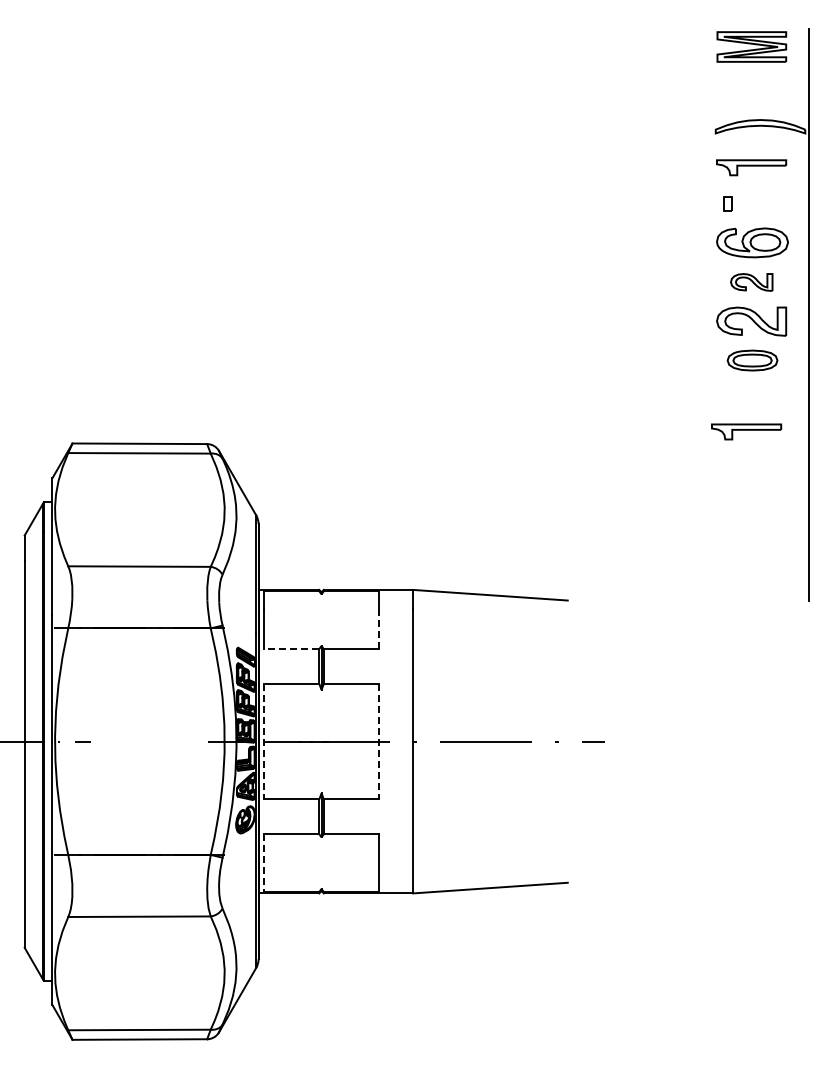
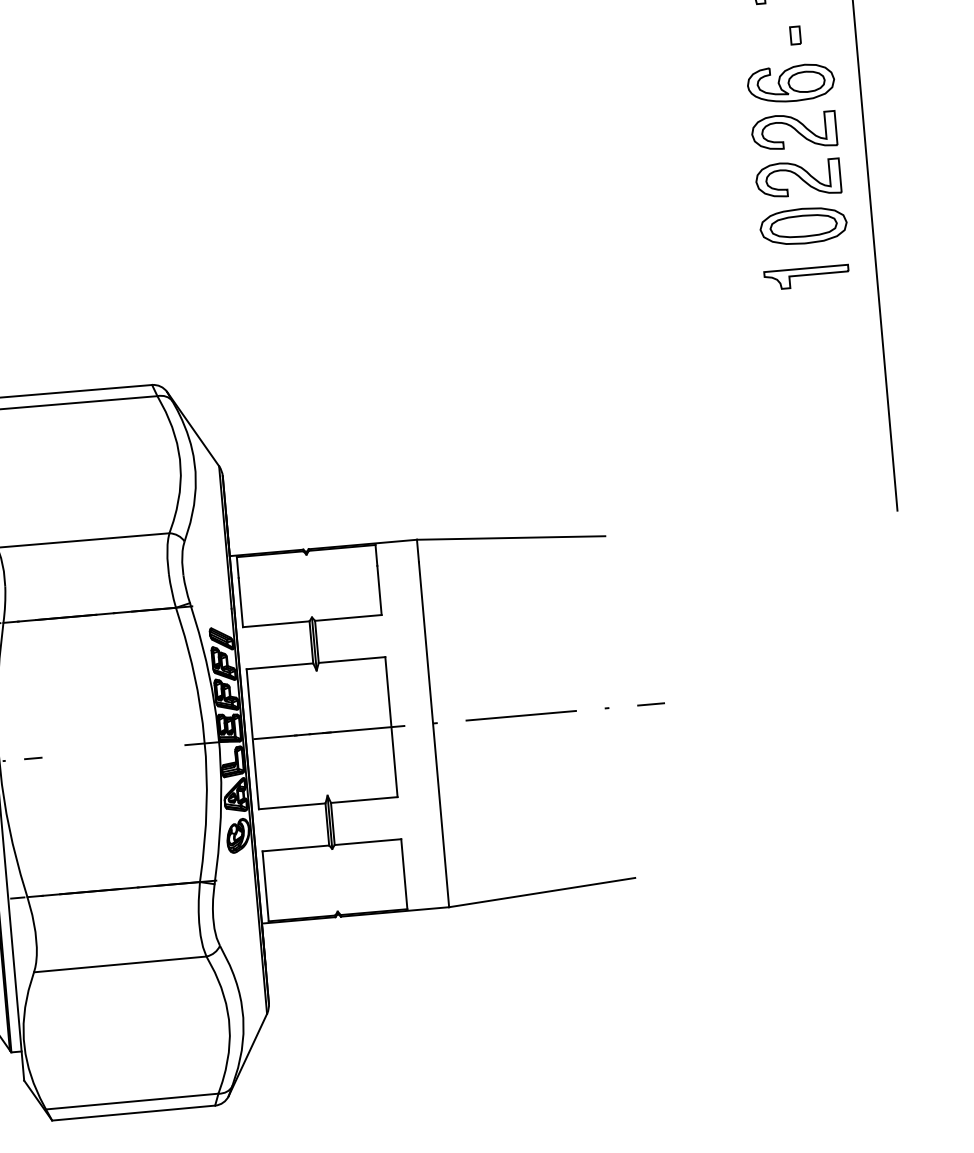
part: (727, 203) -> (795, 35), moved
part: (751, 282) -> (794, 131), size x1.67
part: (752, 360) -> (803, 226), size x1.43
part: (746, 431) -> (806, 276), moved
line: (378, 629) -> (379, 591), dashed -> solid
line: (291, 649) -> (275, 624), dashed -> solid
line: (264, 741) -> (253, 739), dashed -> solid
line: (378, 741) -> (391, 726), dashed -> solid
line: (264, 863) -> (265, 886), dashed -> solid

